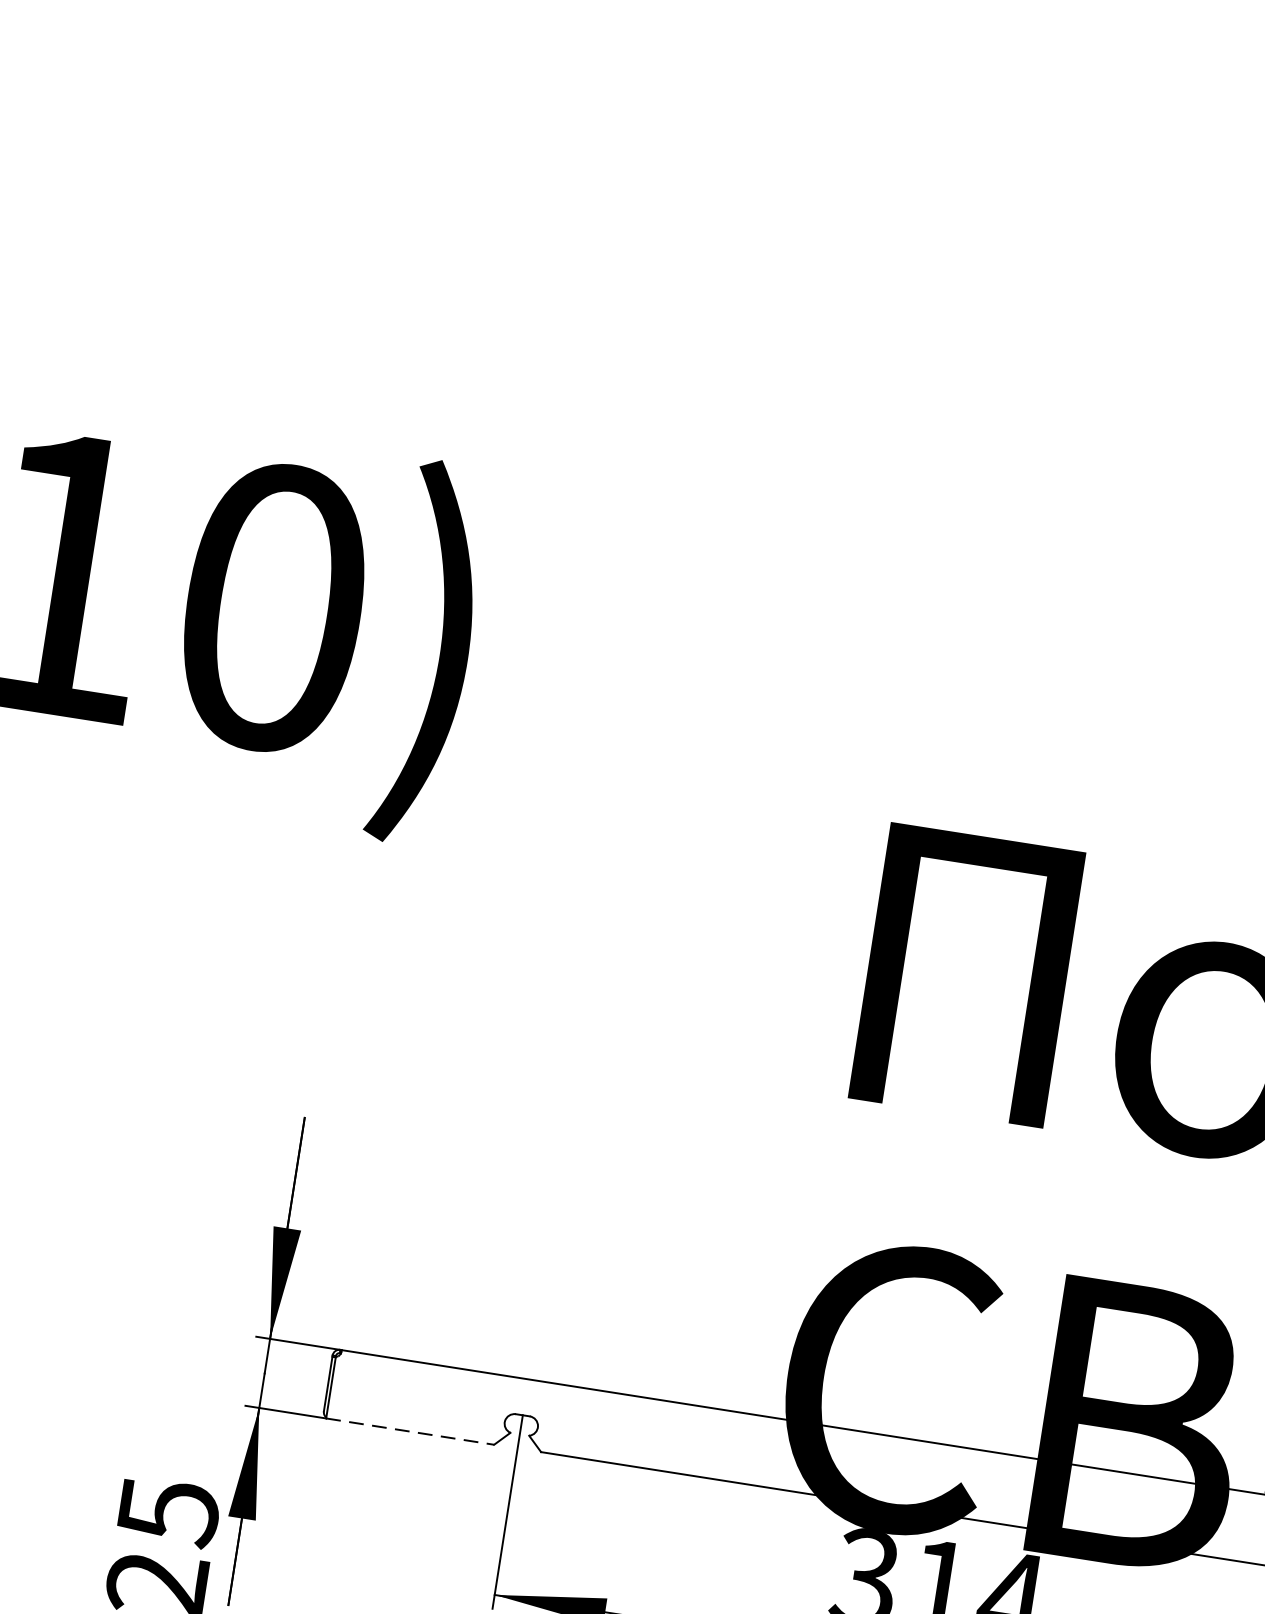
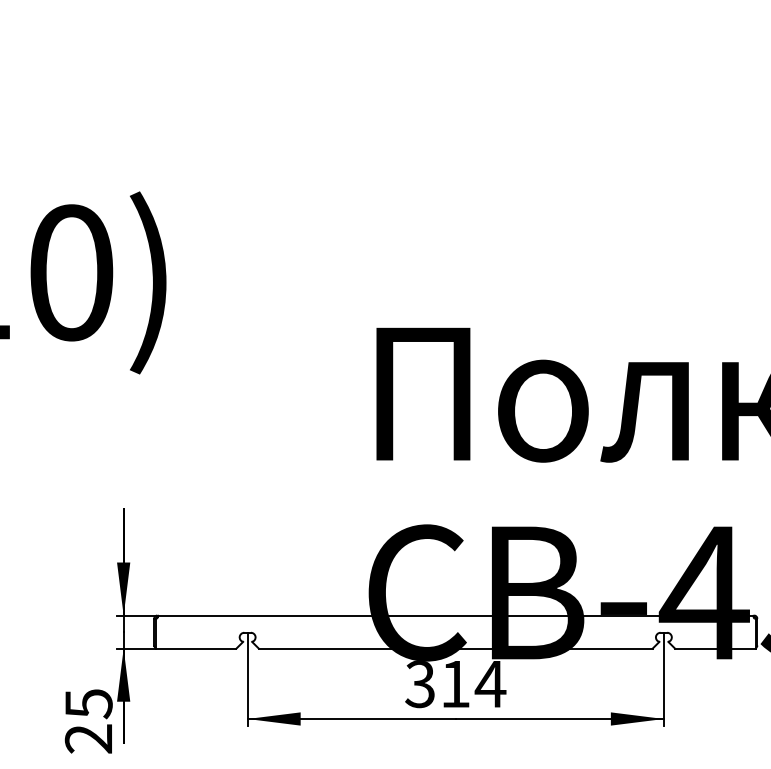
line: (411, 1431) -> (196, 648), dashed -> solid

